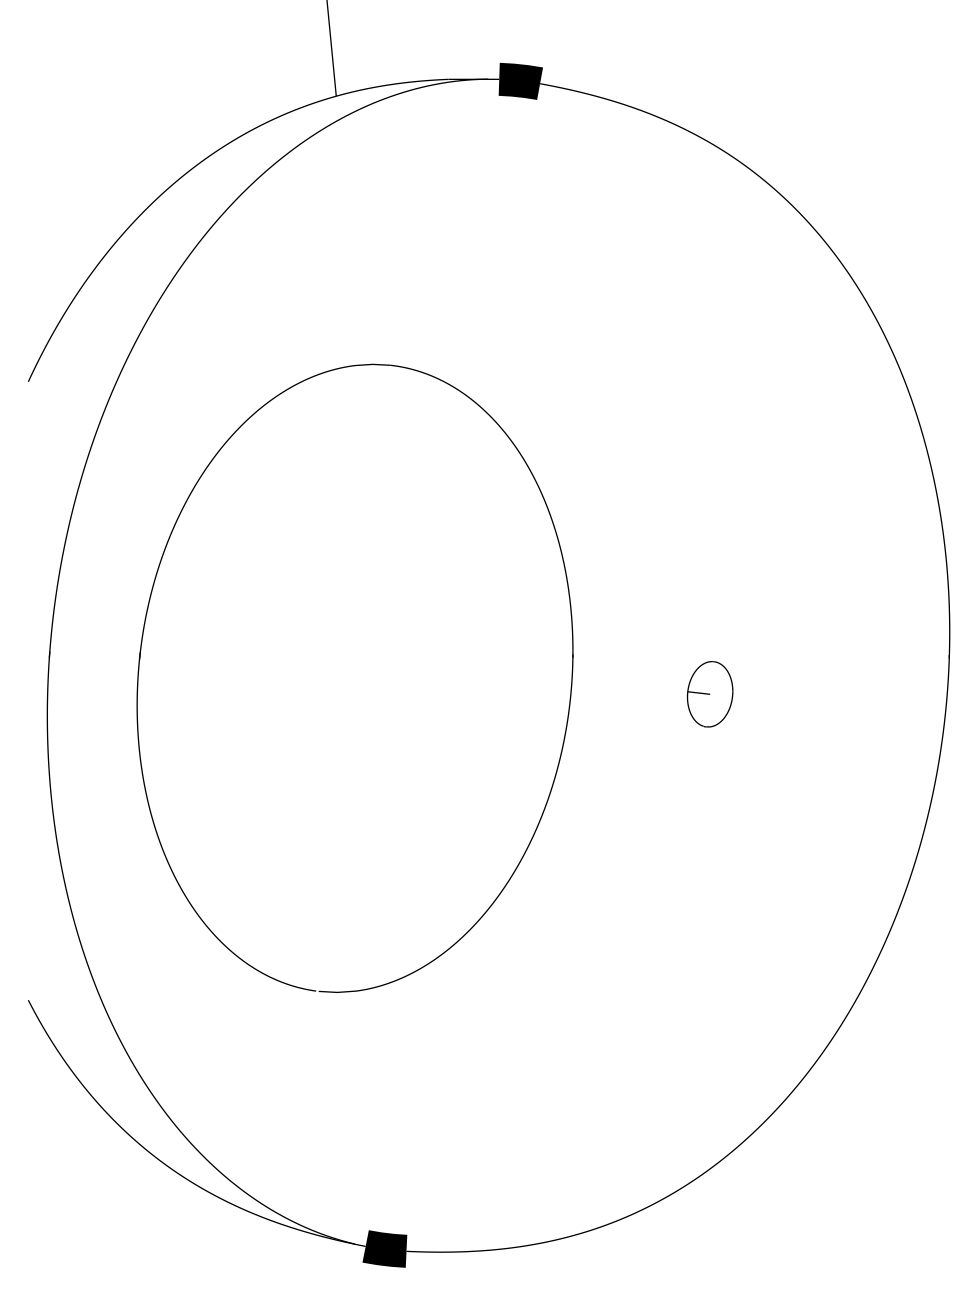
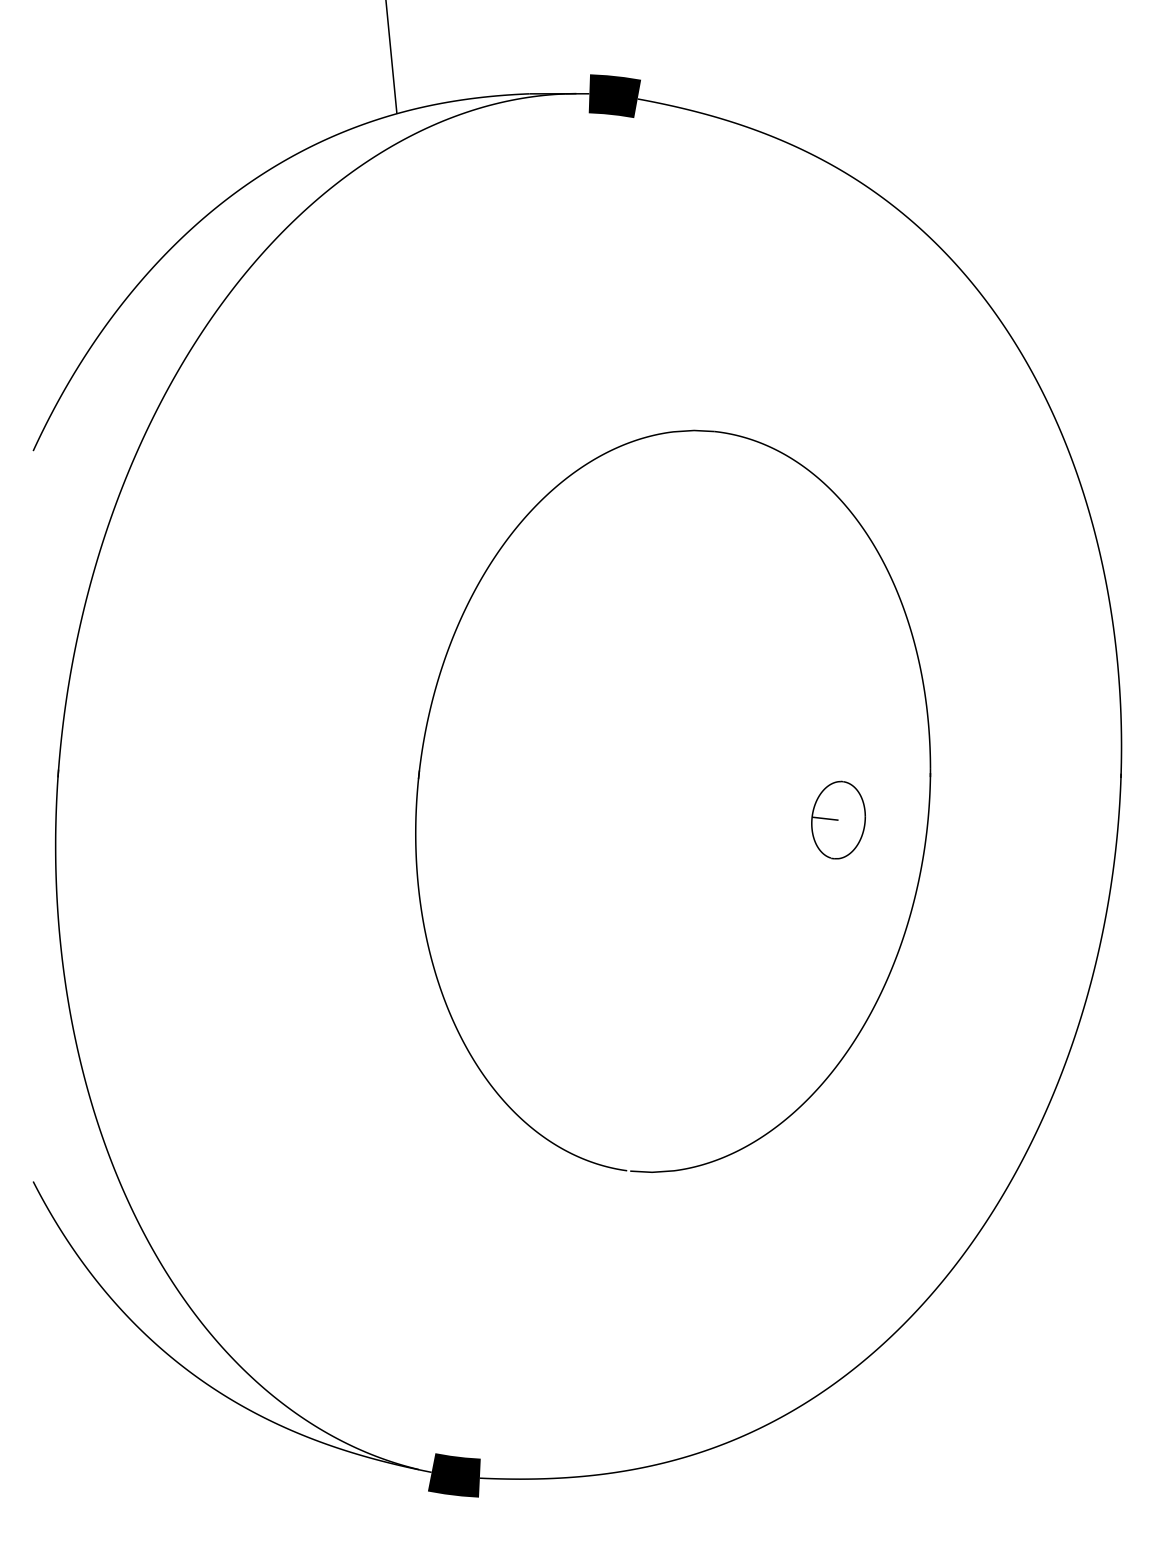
part: (569, 697) -> (926, 824), moved

